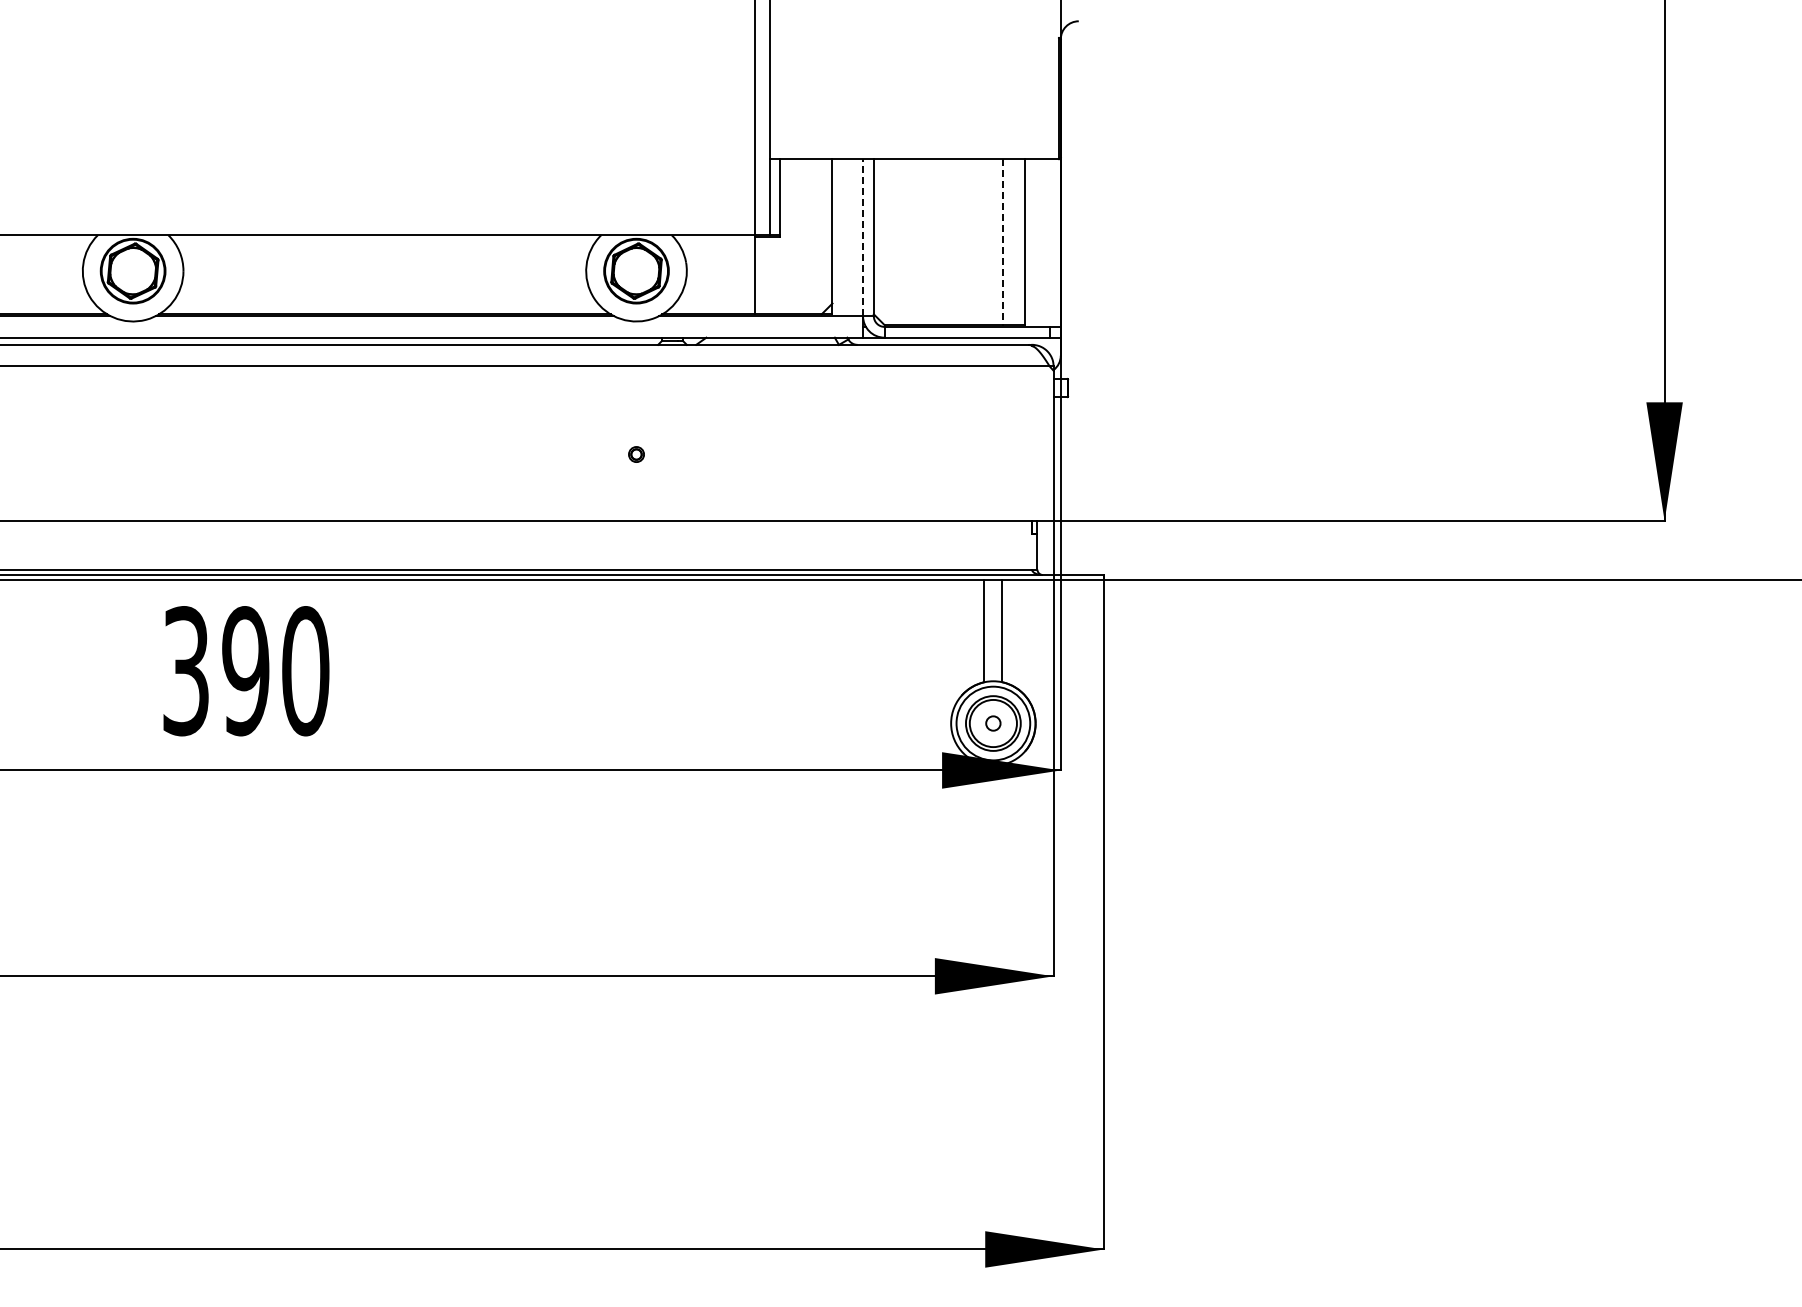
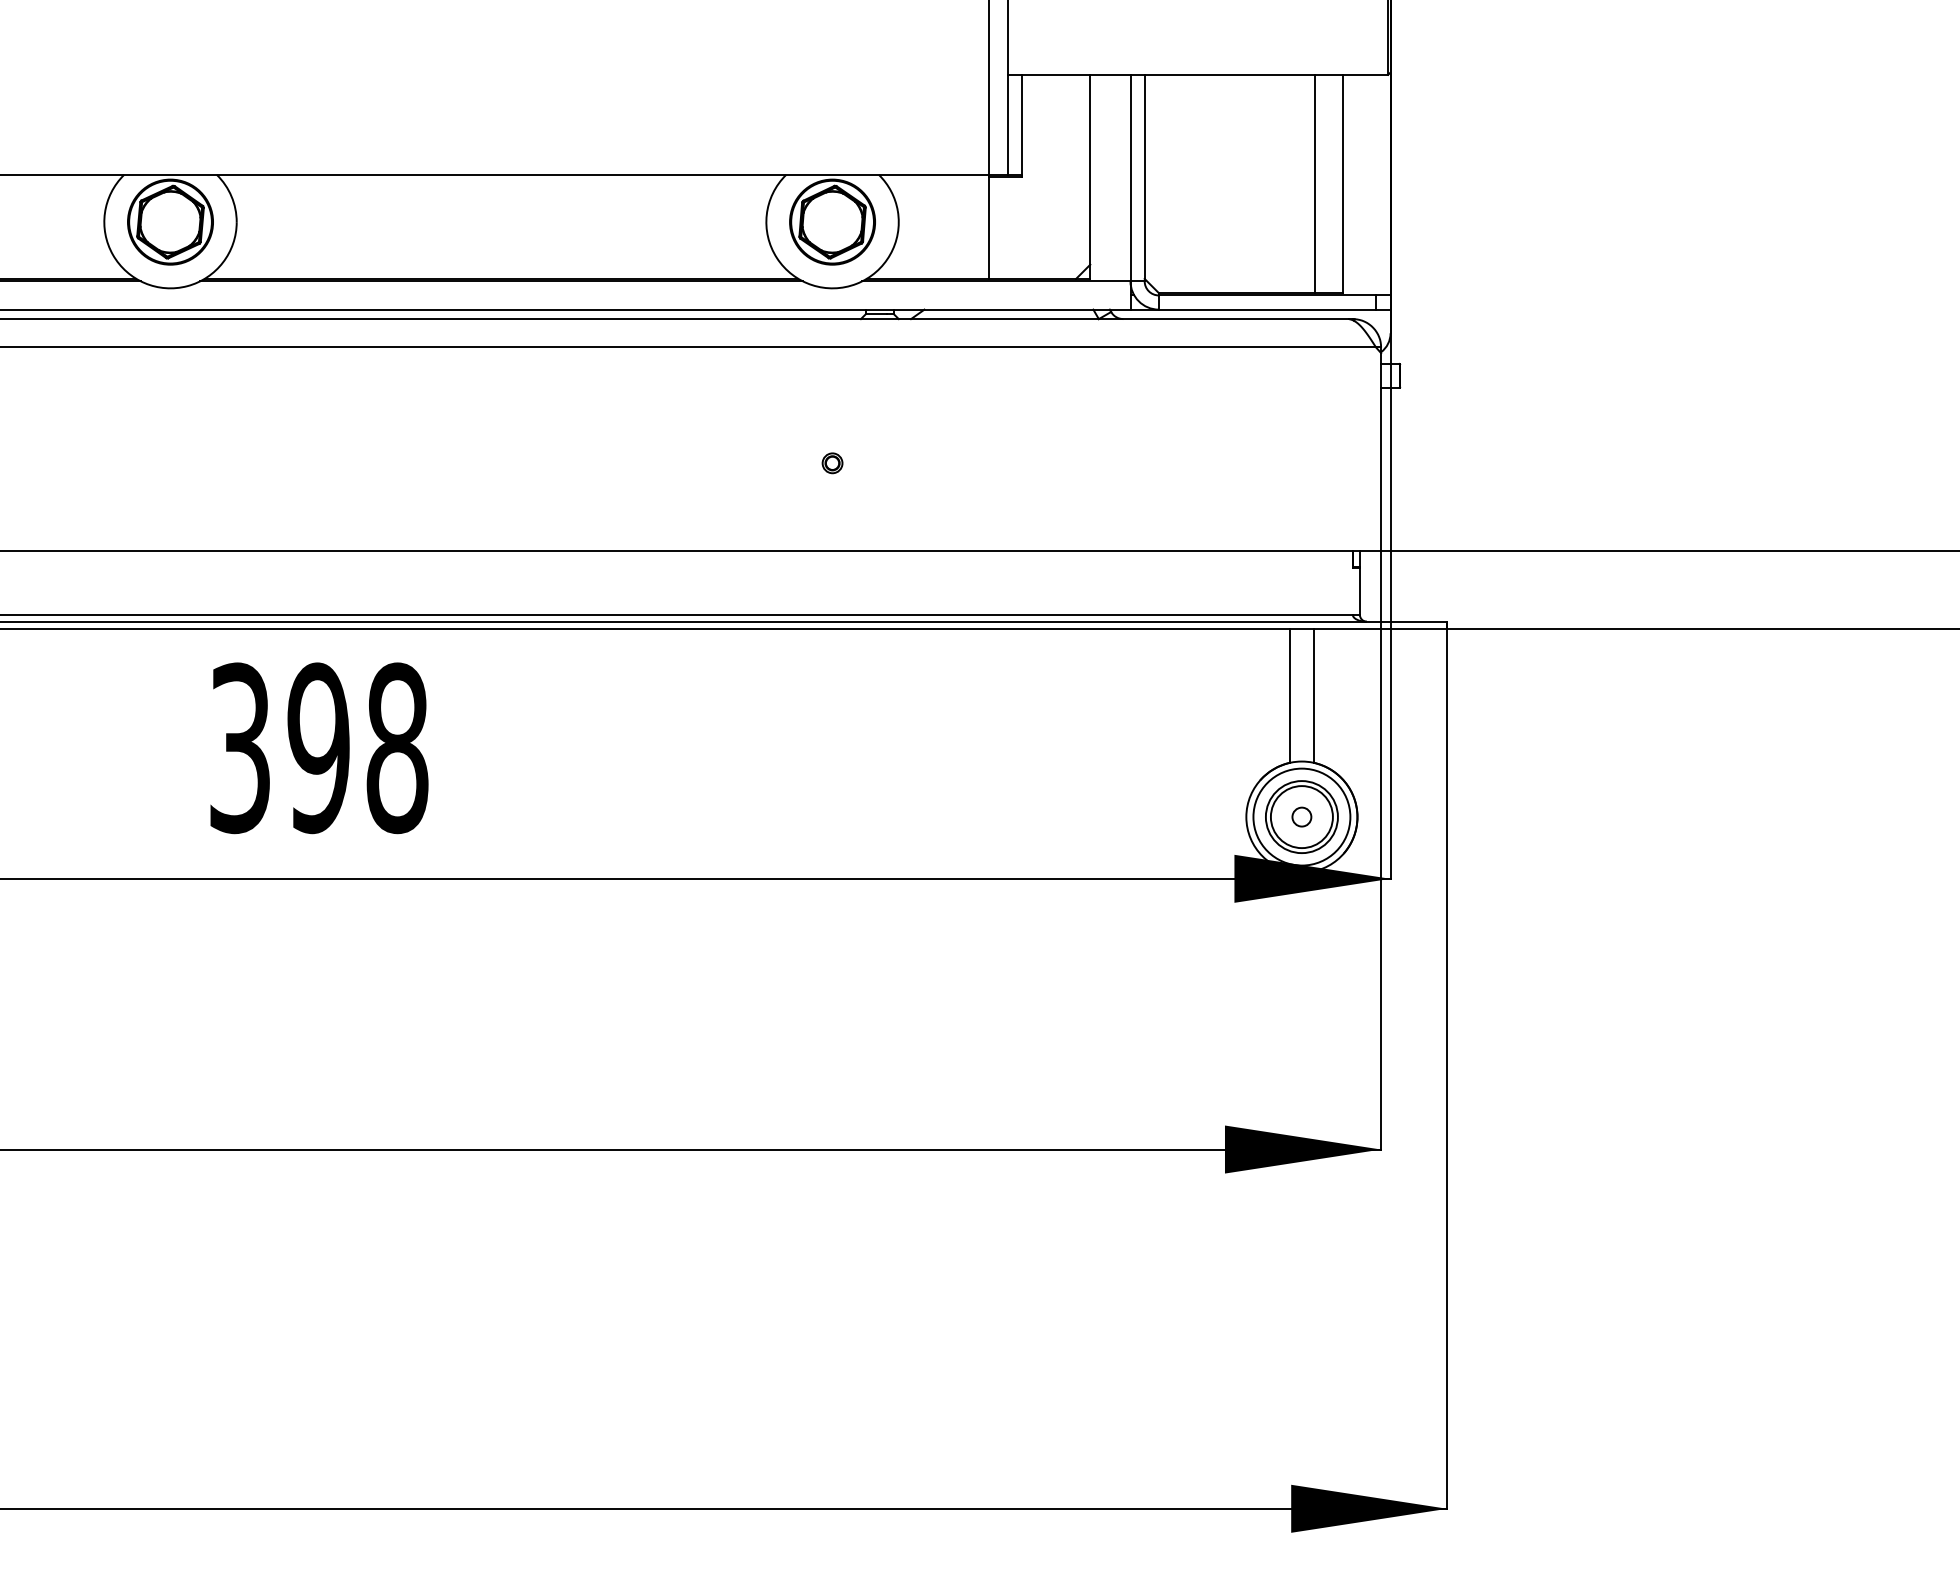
line: (863, 237) -> (1131, 177), dashed -> solid
line: (1003, 242) -> (1315, 184), dashed -> solid
text: (305, 671) -> (397, 748), 390 -> 398

